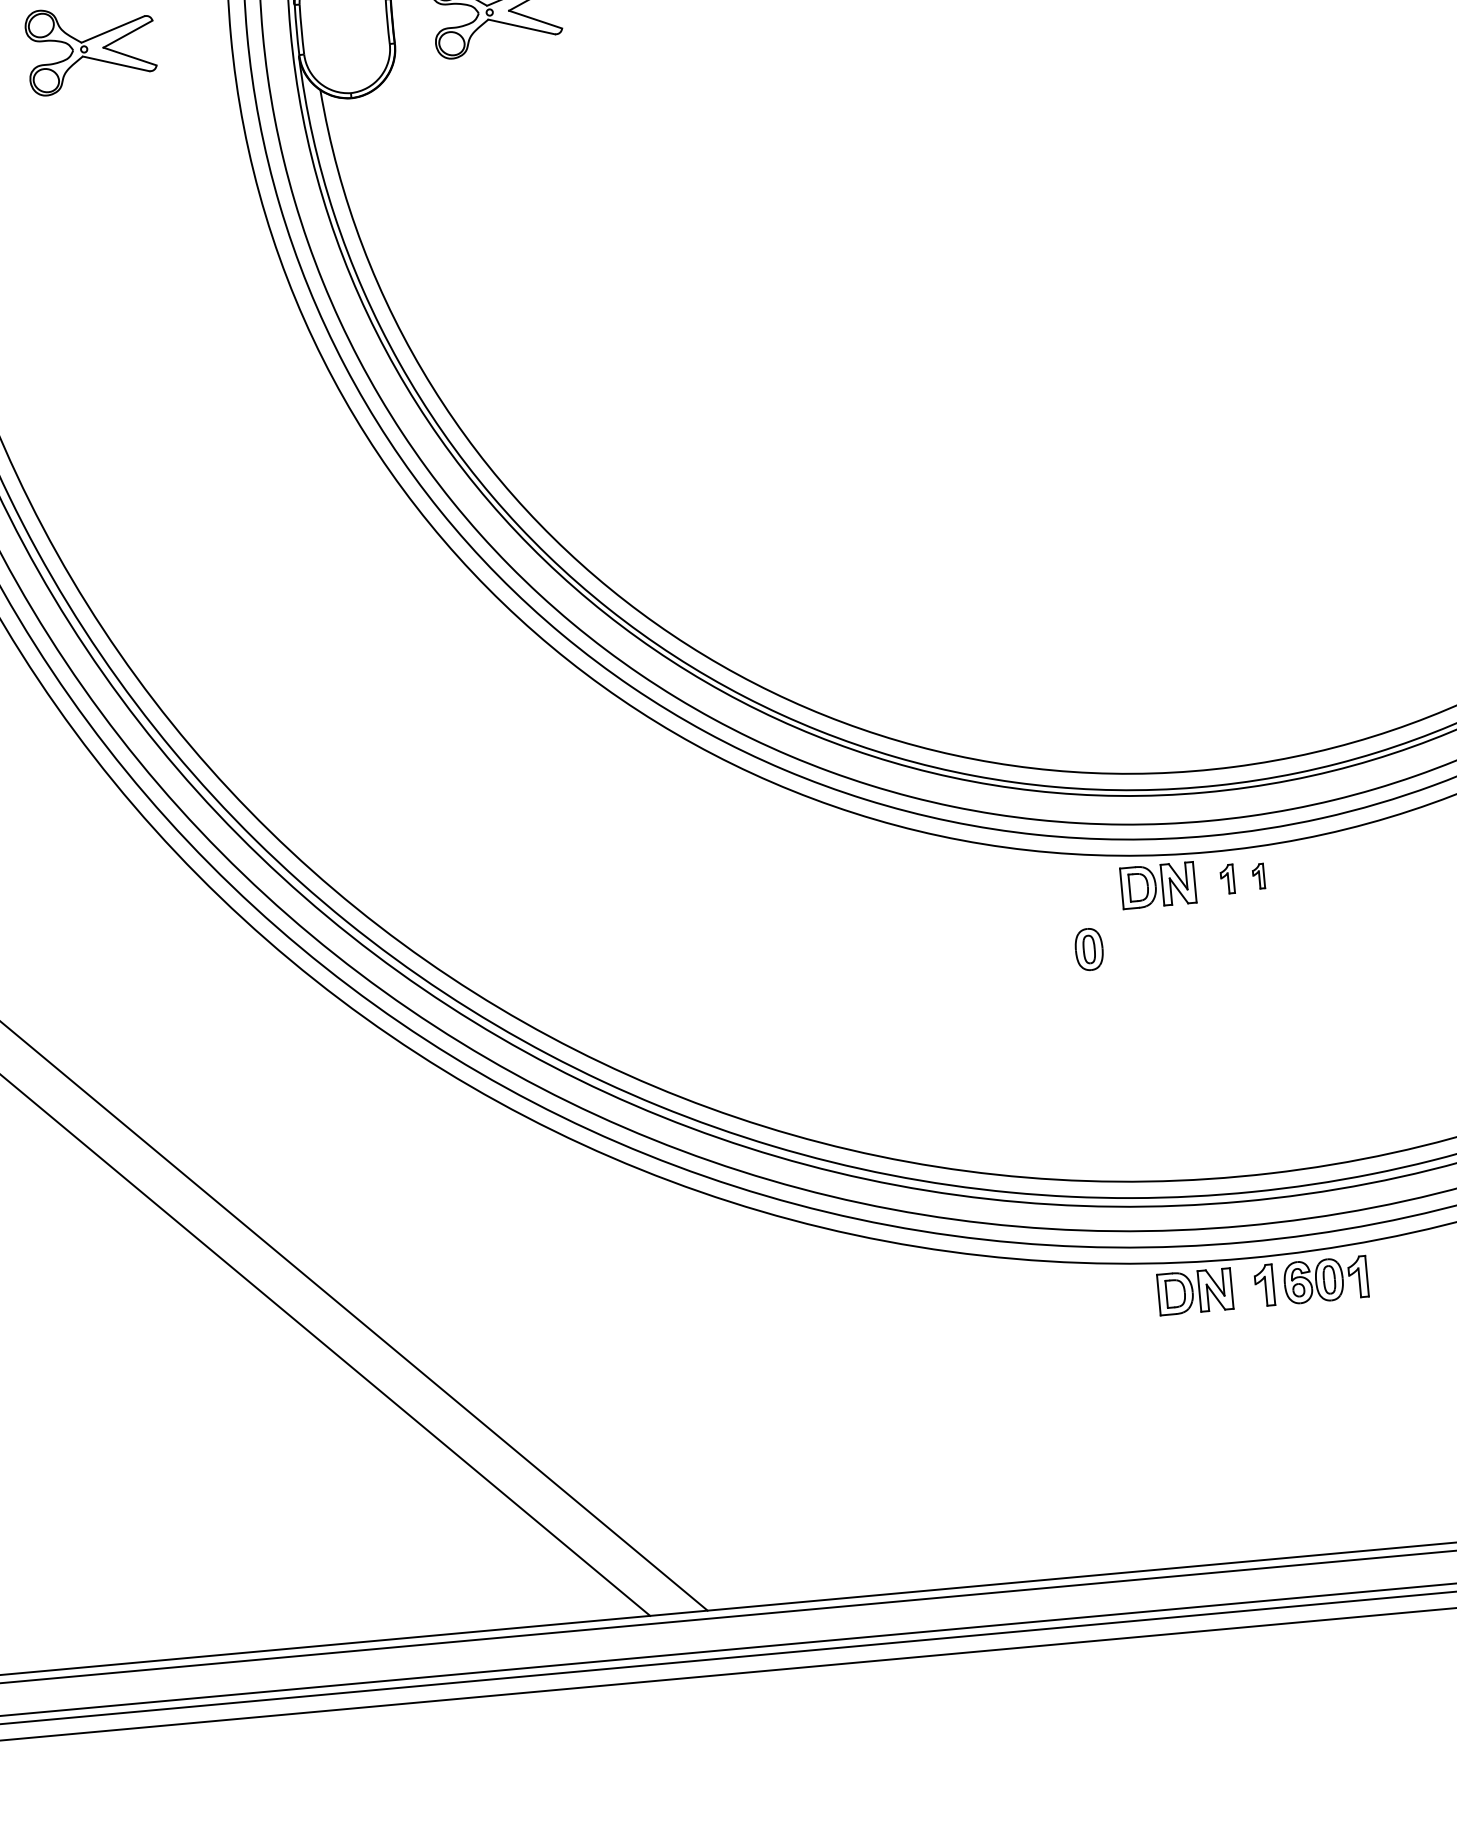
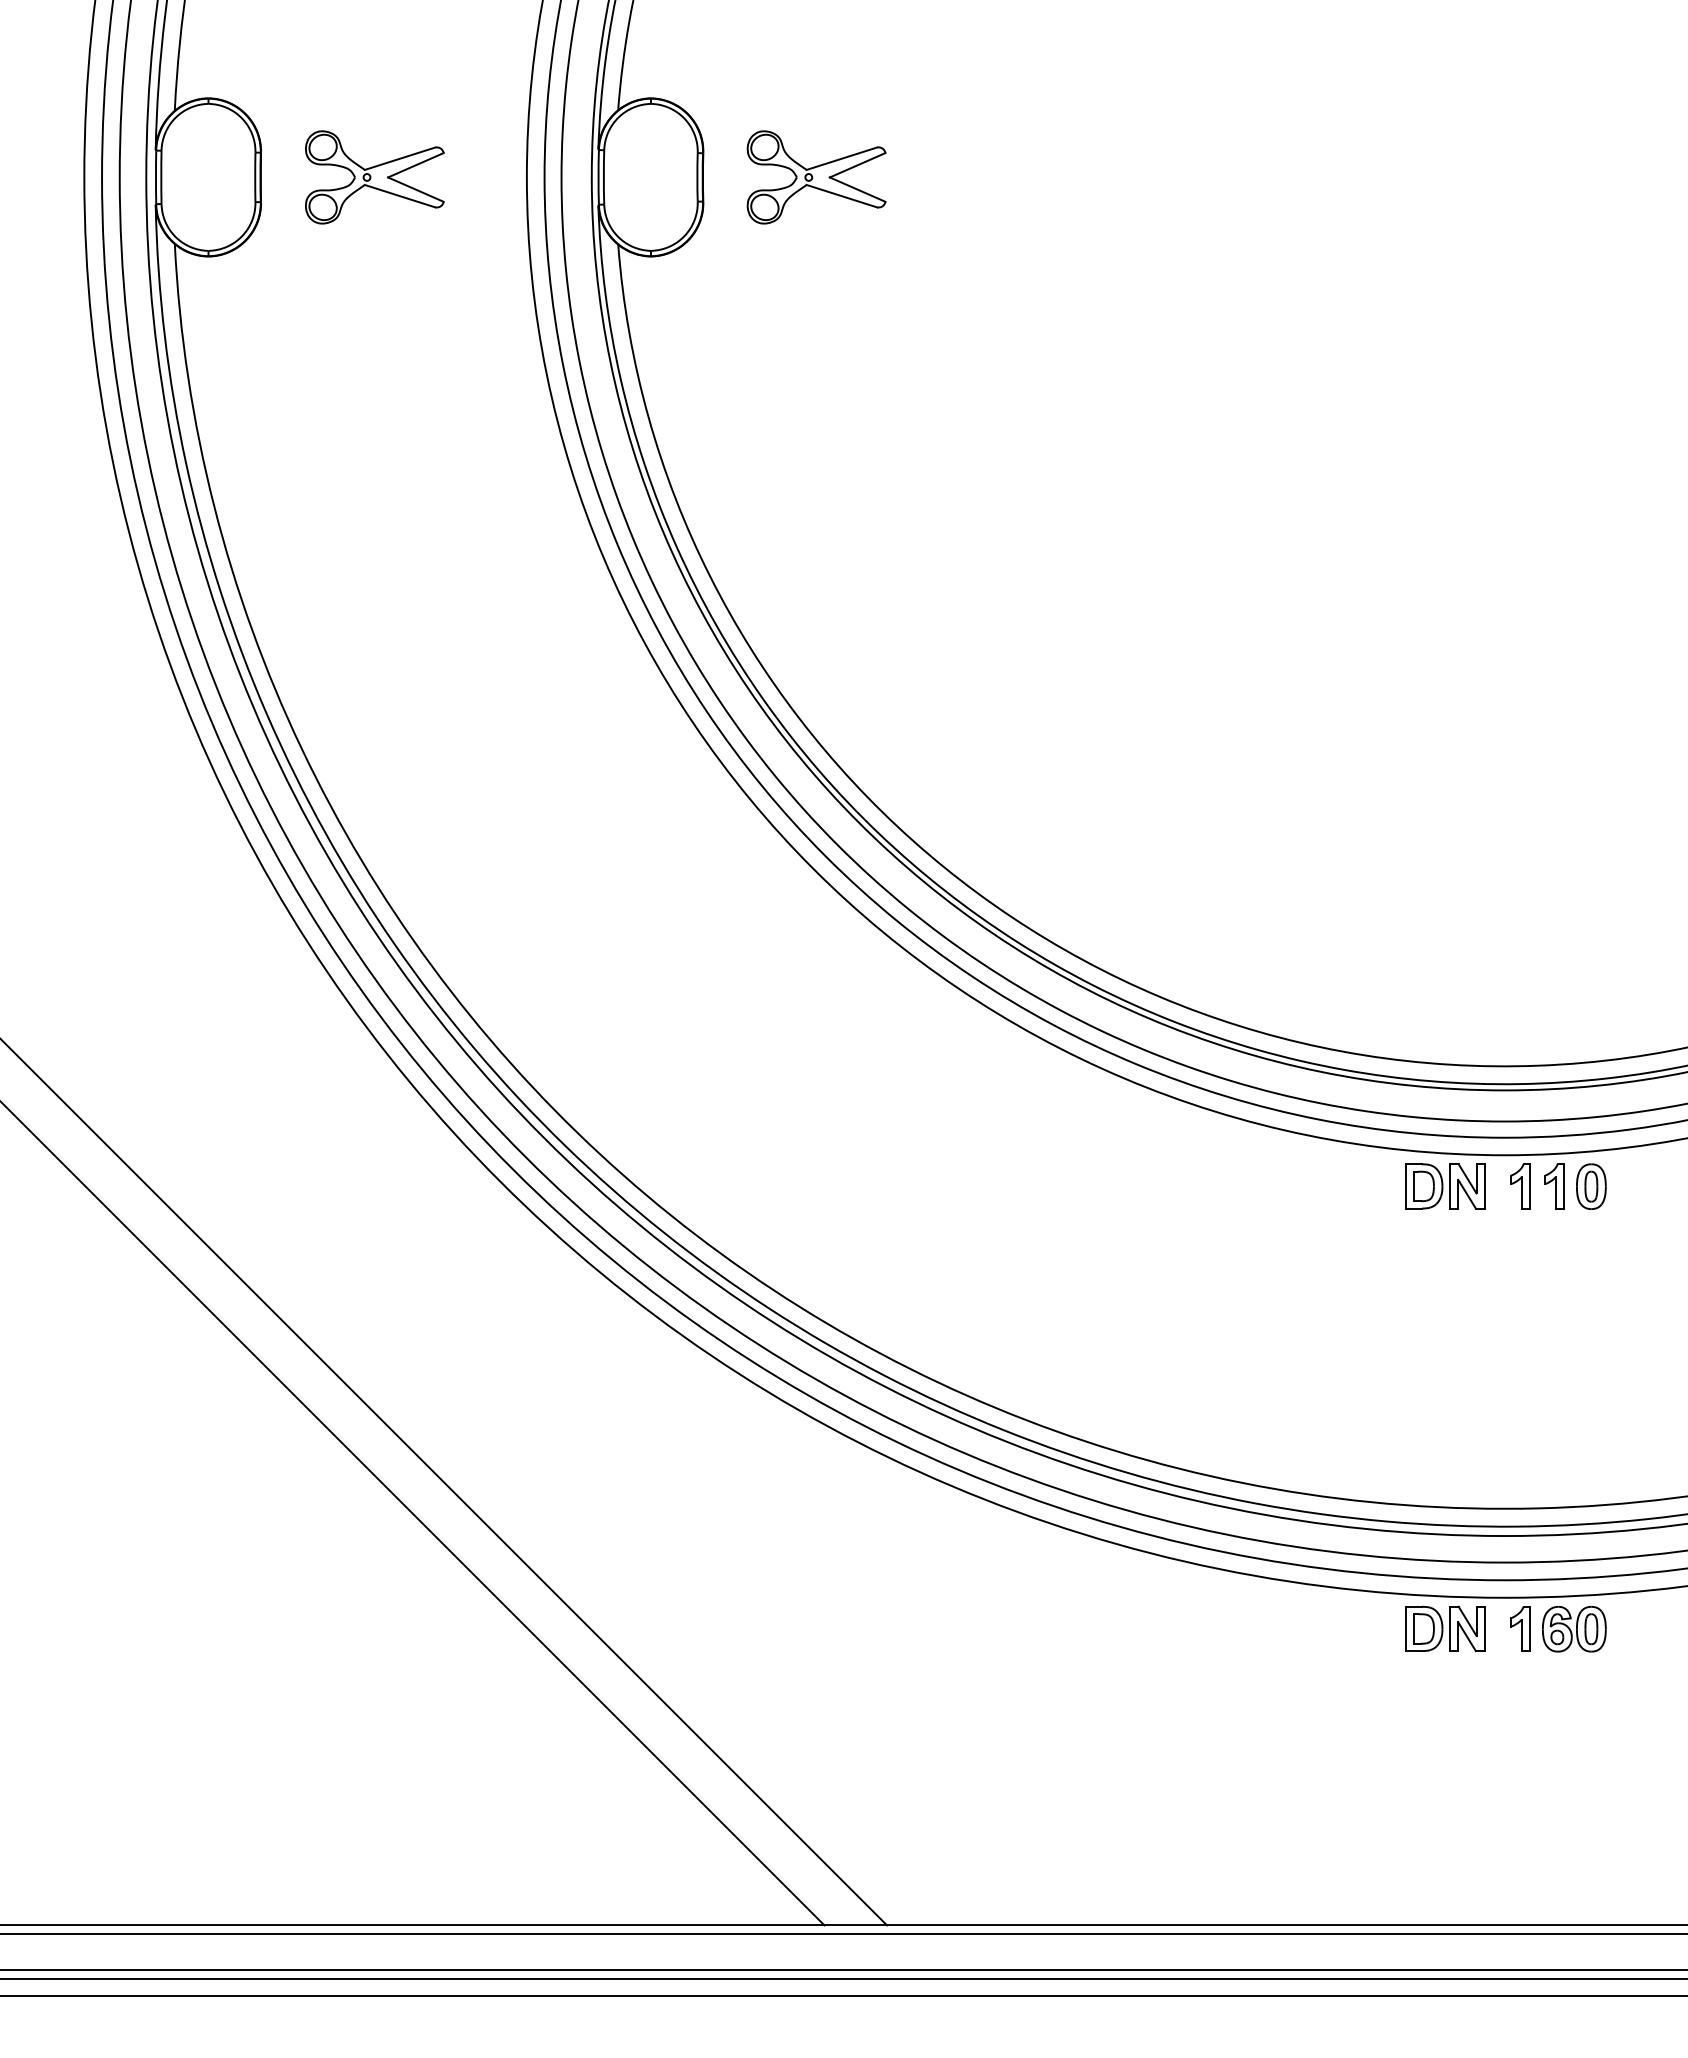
part: (1258, 876) -> (1554, 1186), size x1.67
part: (1227, 879) -> (1520, 1186), size x1.43
part: (1089, 949) -> (1591, 1186), moved
part: (1357, 1276) -> (1622, 1628), removed

